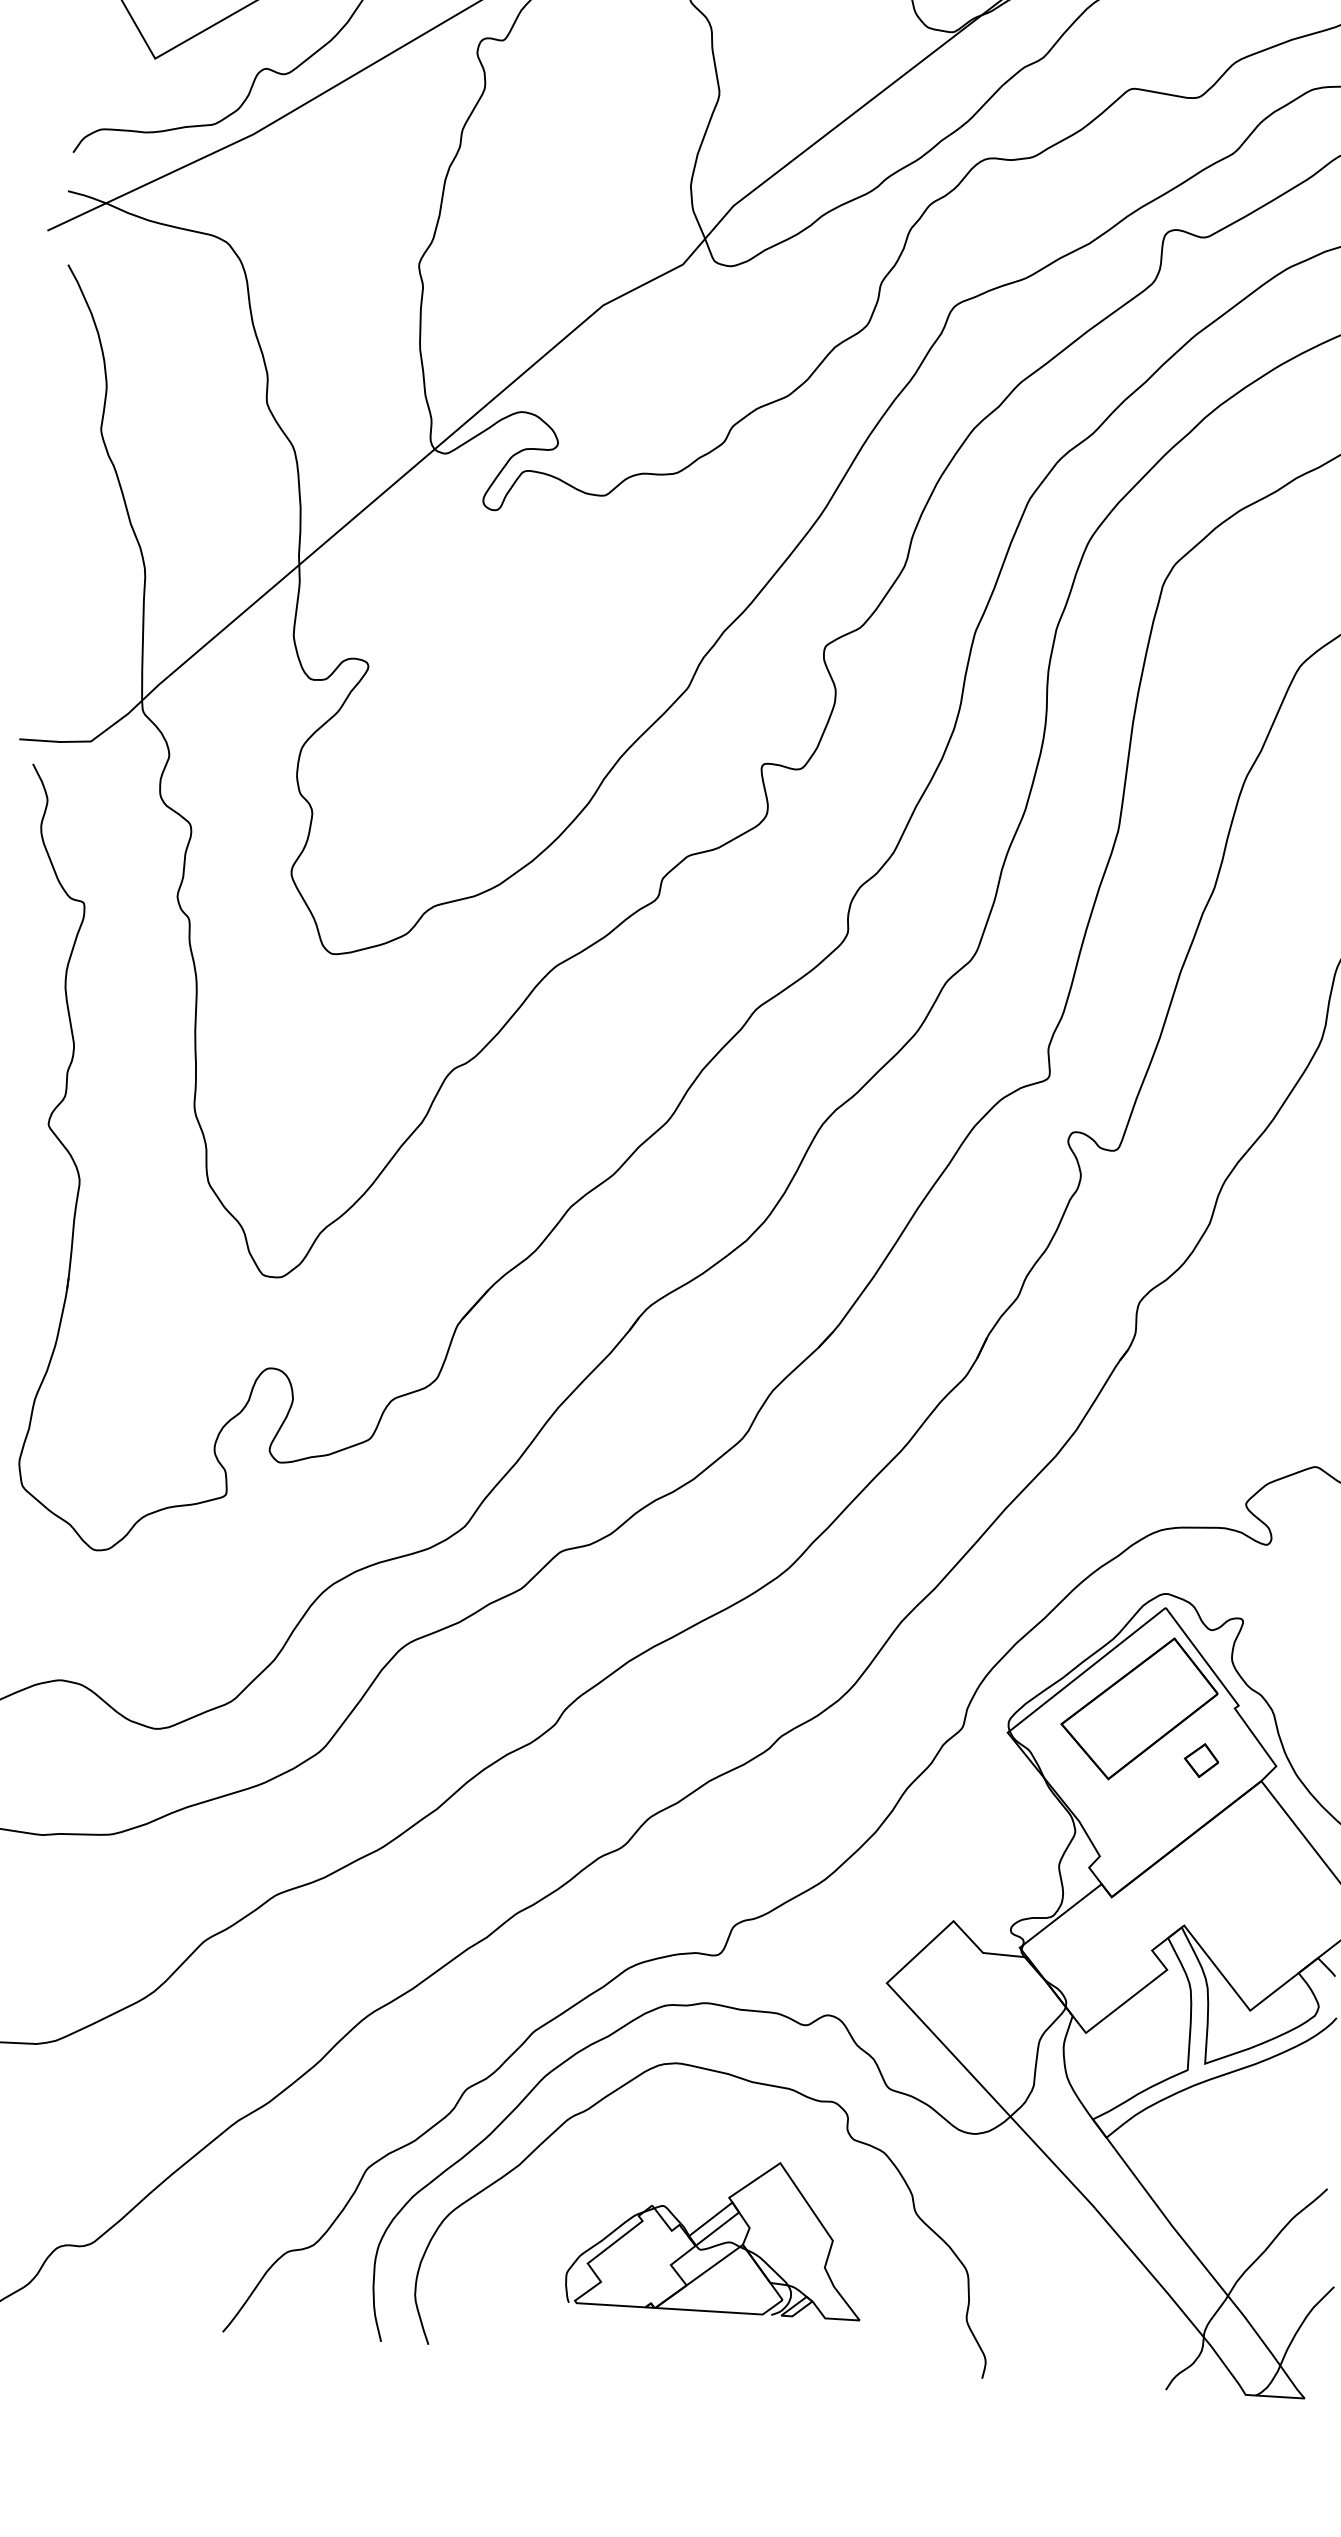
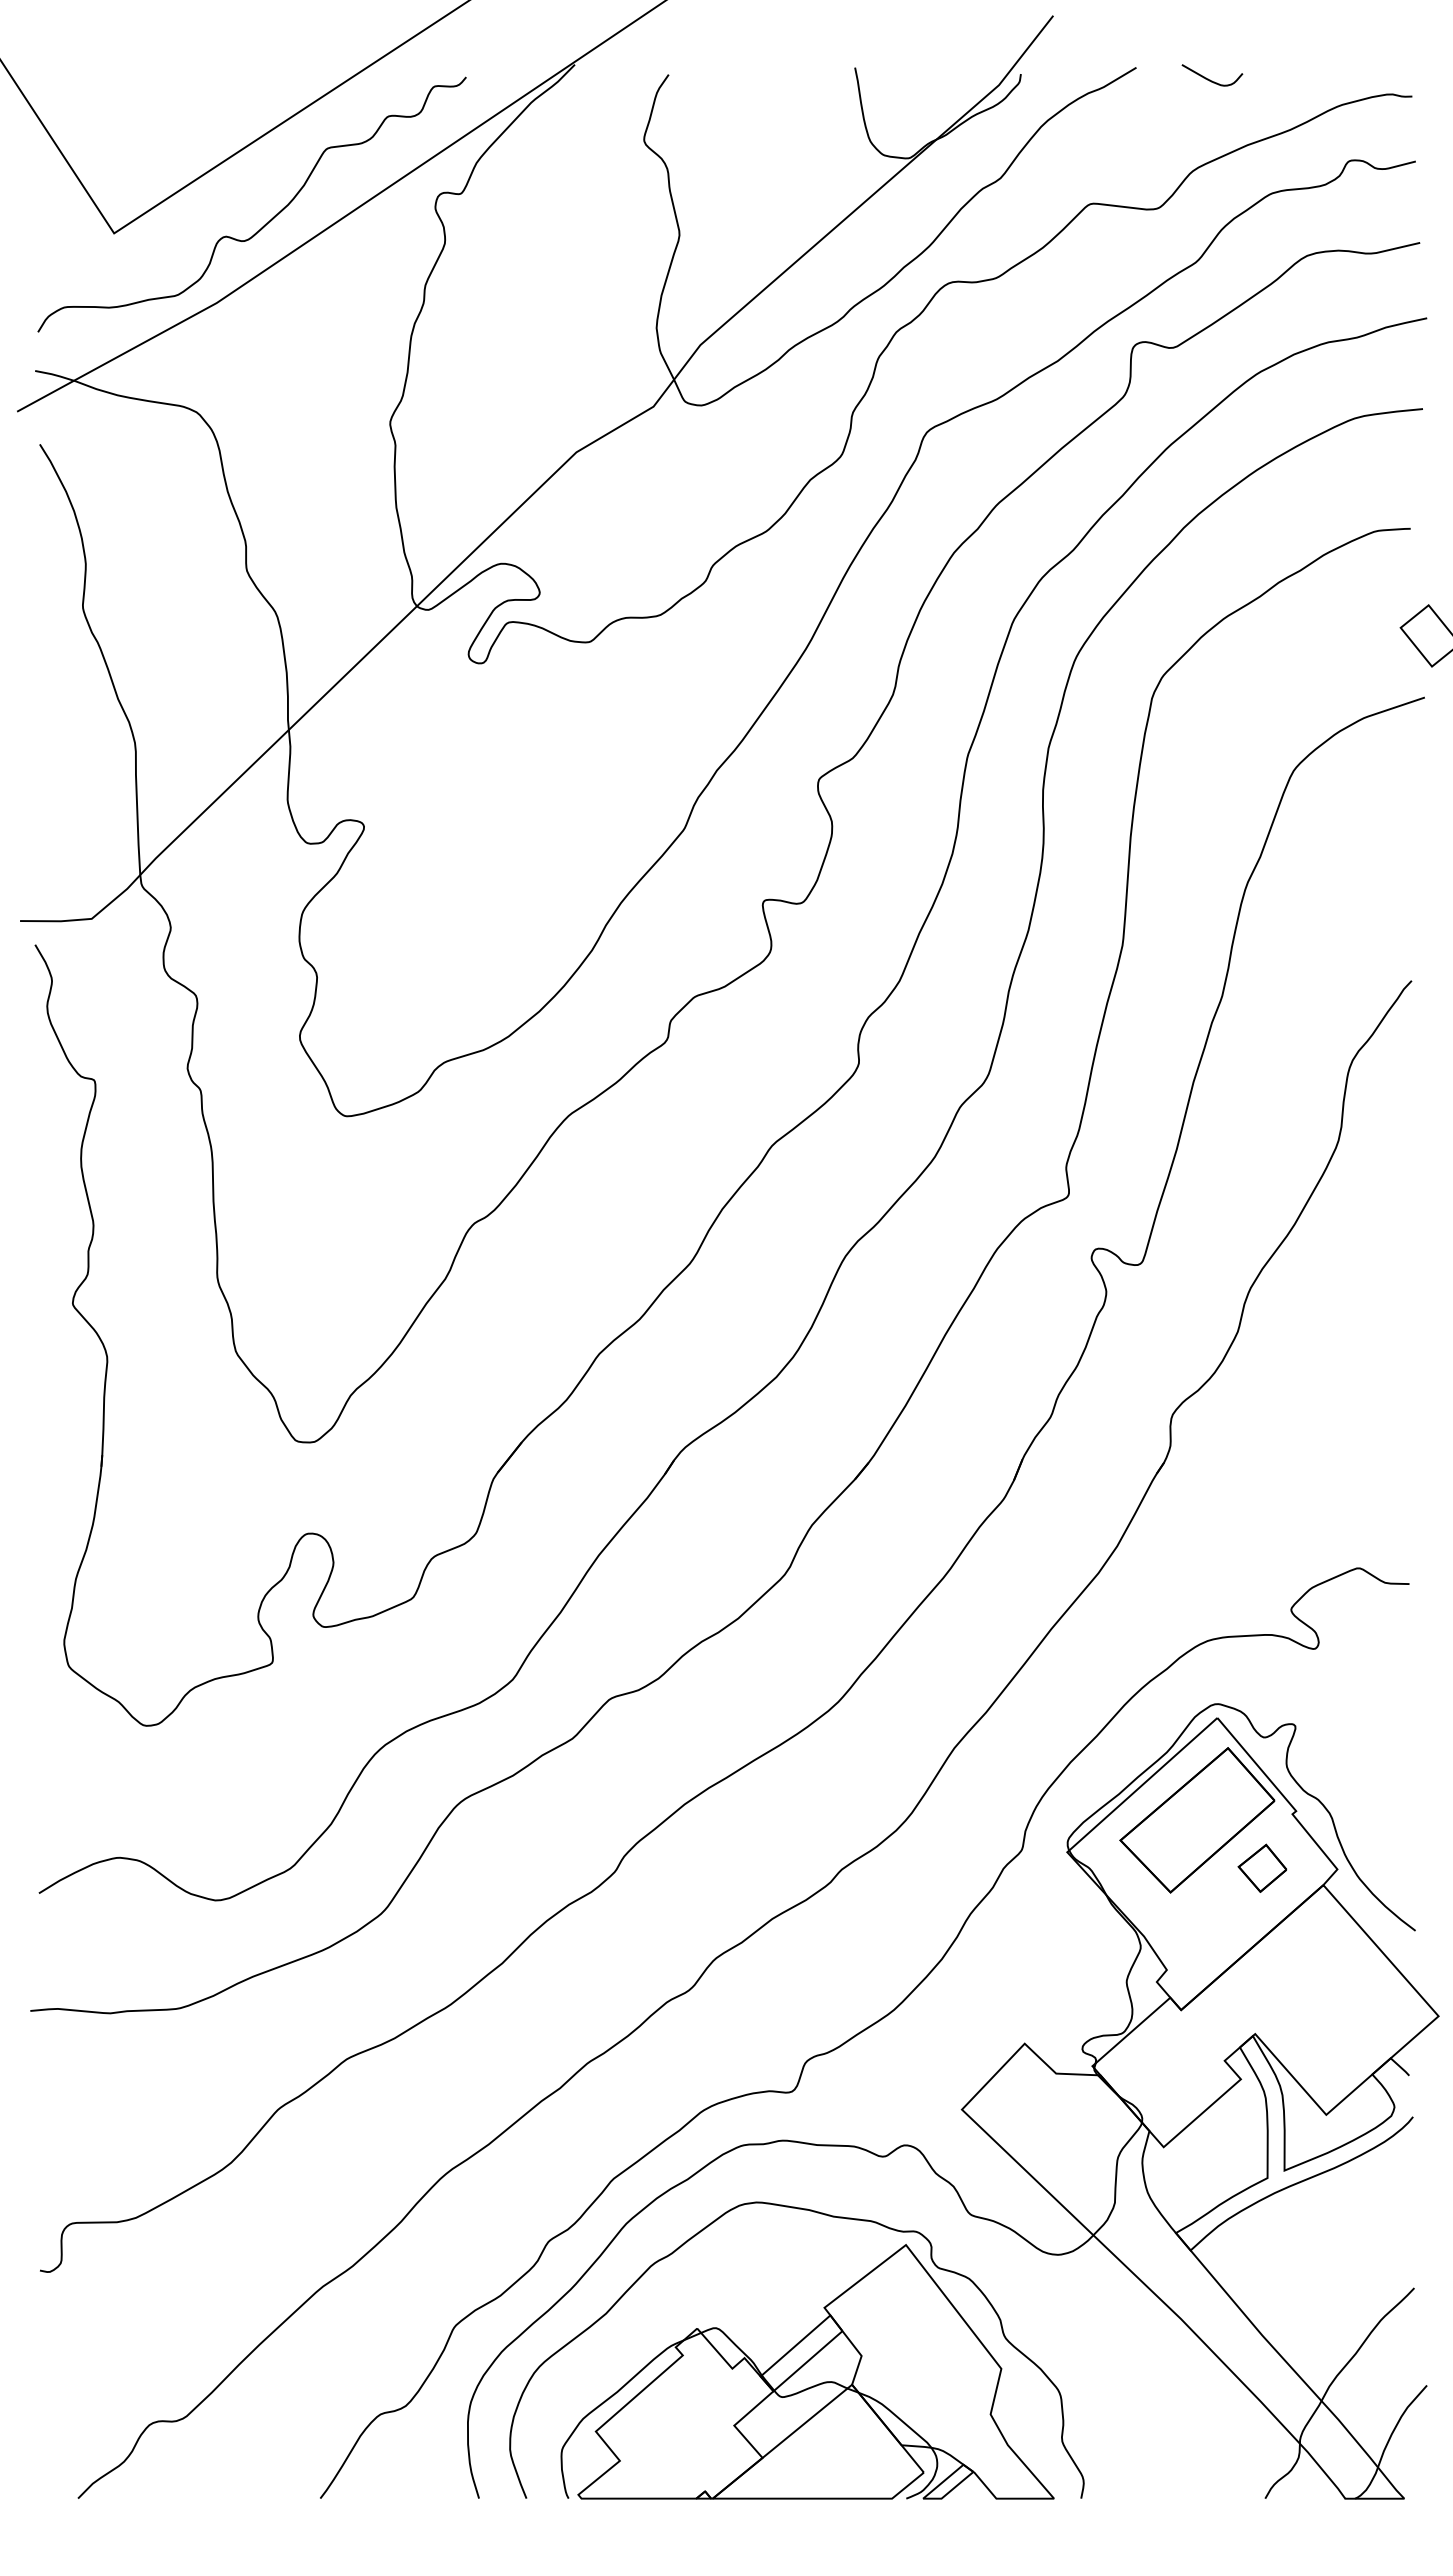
part: (1201, 1759) -> (1262, 1867), size x1.43
part: (716, 2235) -> (807, 2371), size x1.67

